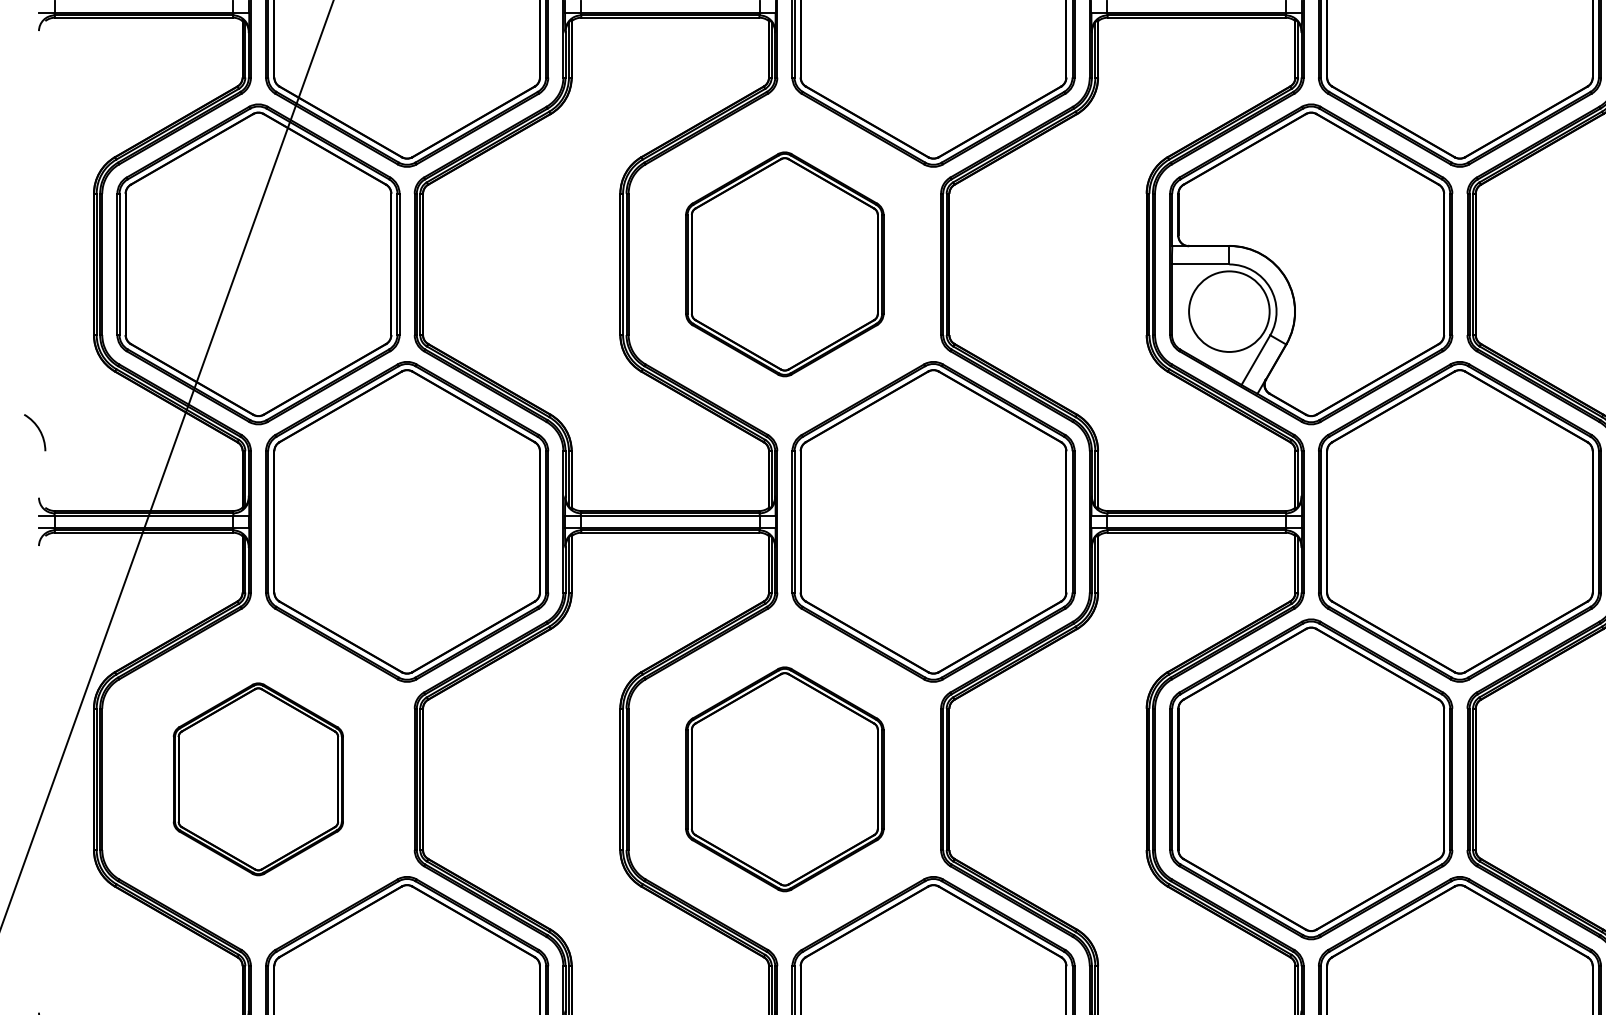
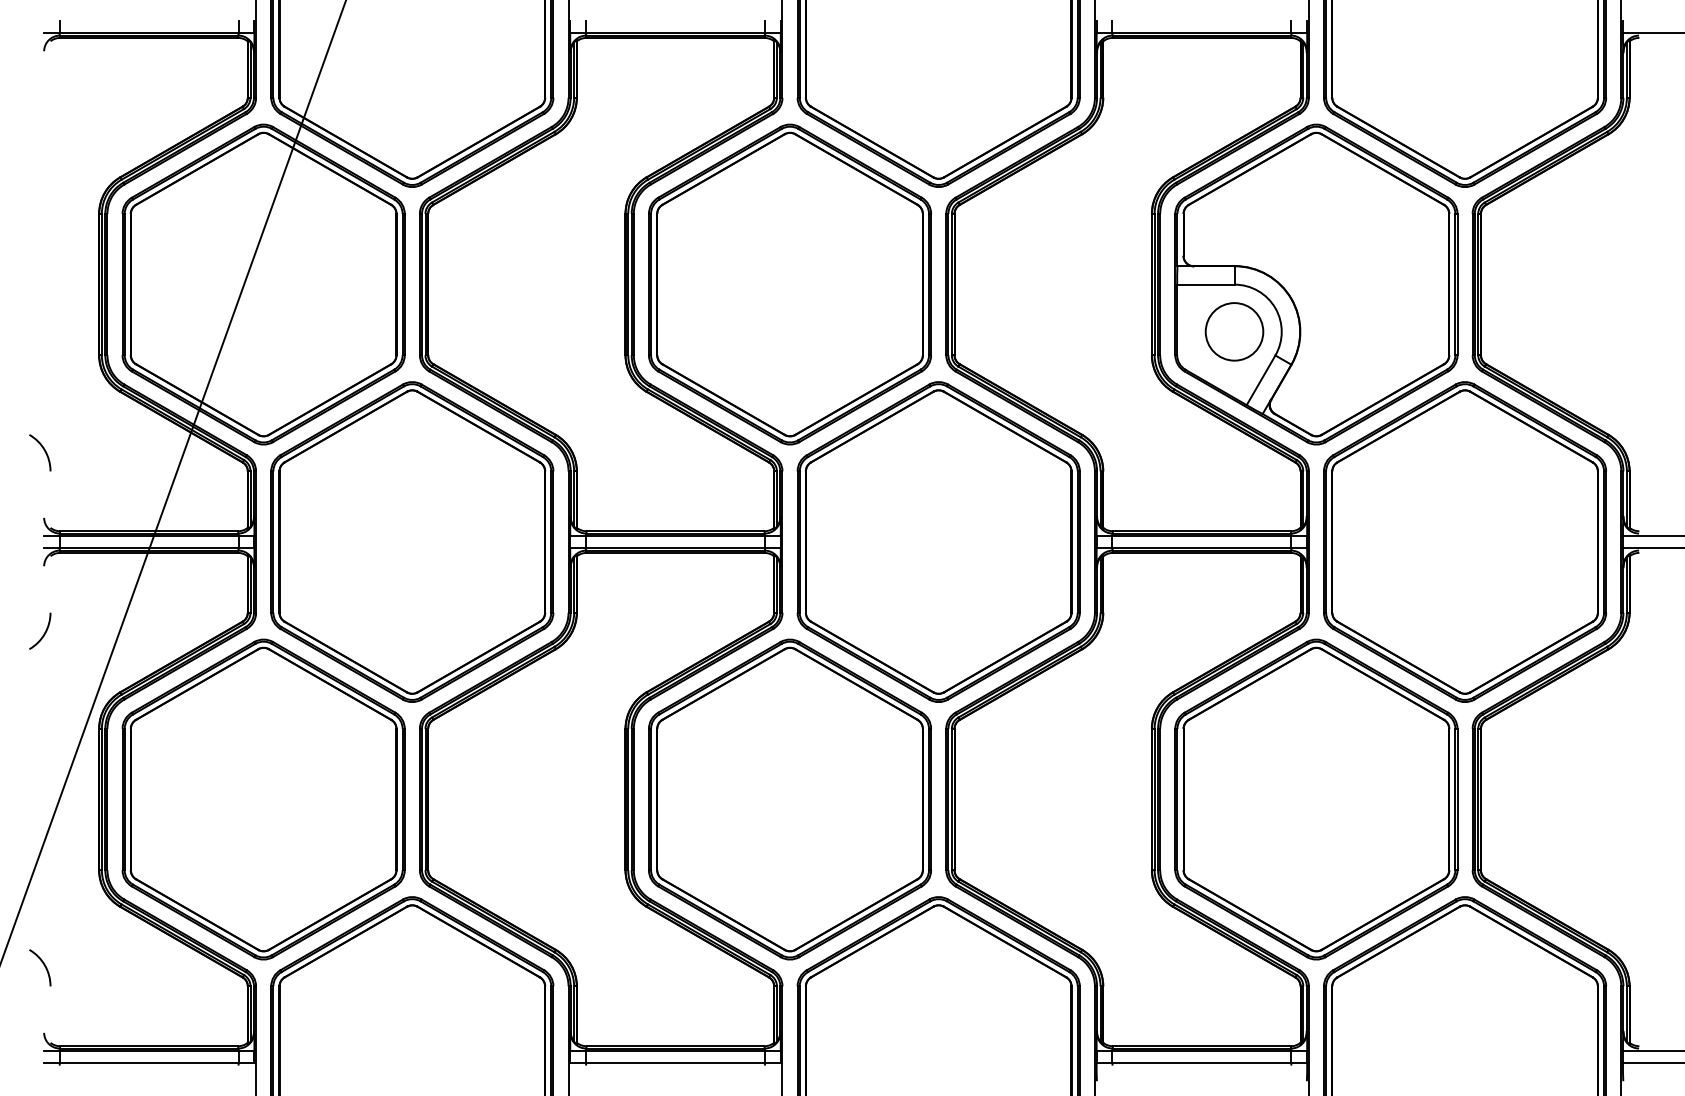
part: (784, 264) -> (789, 284), size x1.43
circle: (1229, 311) -> (1234, 331), size x0.71
arc: (38, 613) -> (43, 633), added
part: (258, 779) -> (263, 799), size x1.67
part: (784, 779) -> (789, 799), size x1.43
arc: (38, 945) -> (43, 965), added

